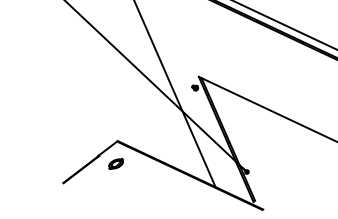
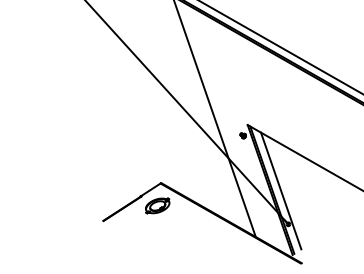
line: (236, 139) -> (280, 190), added
part: (115, 163) -> (157, 205), size x1.67

